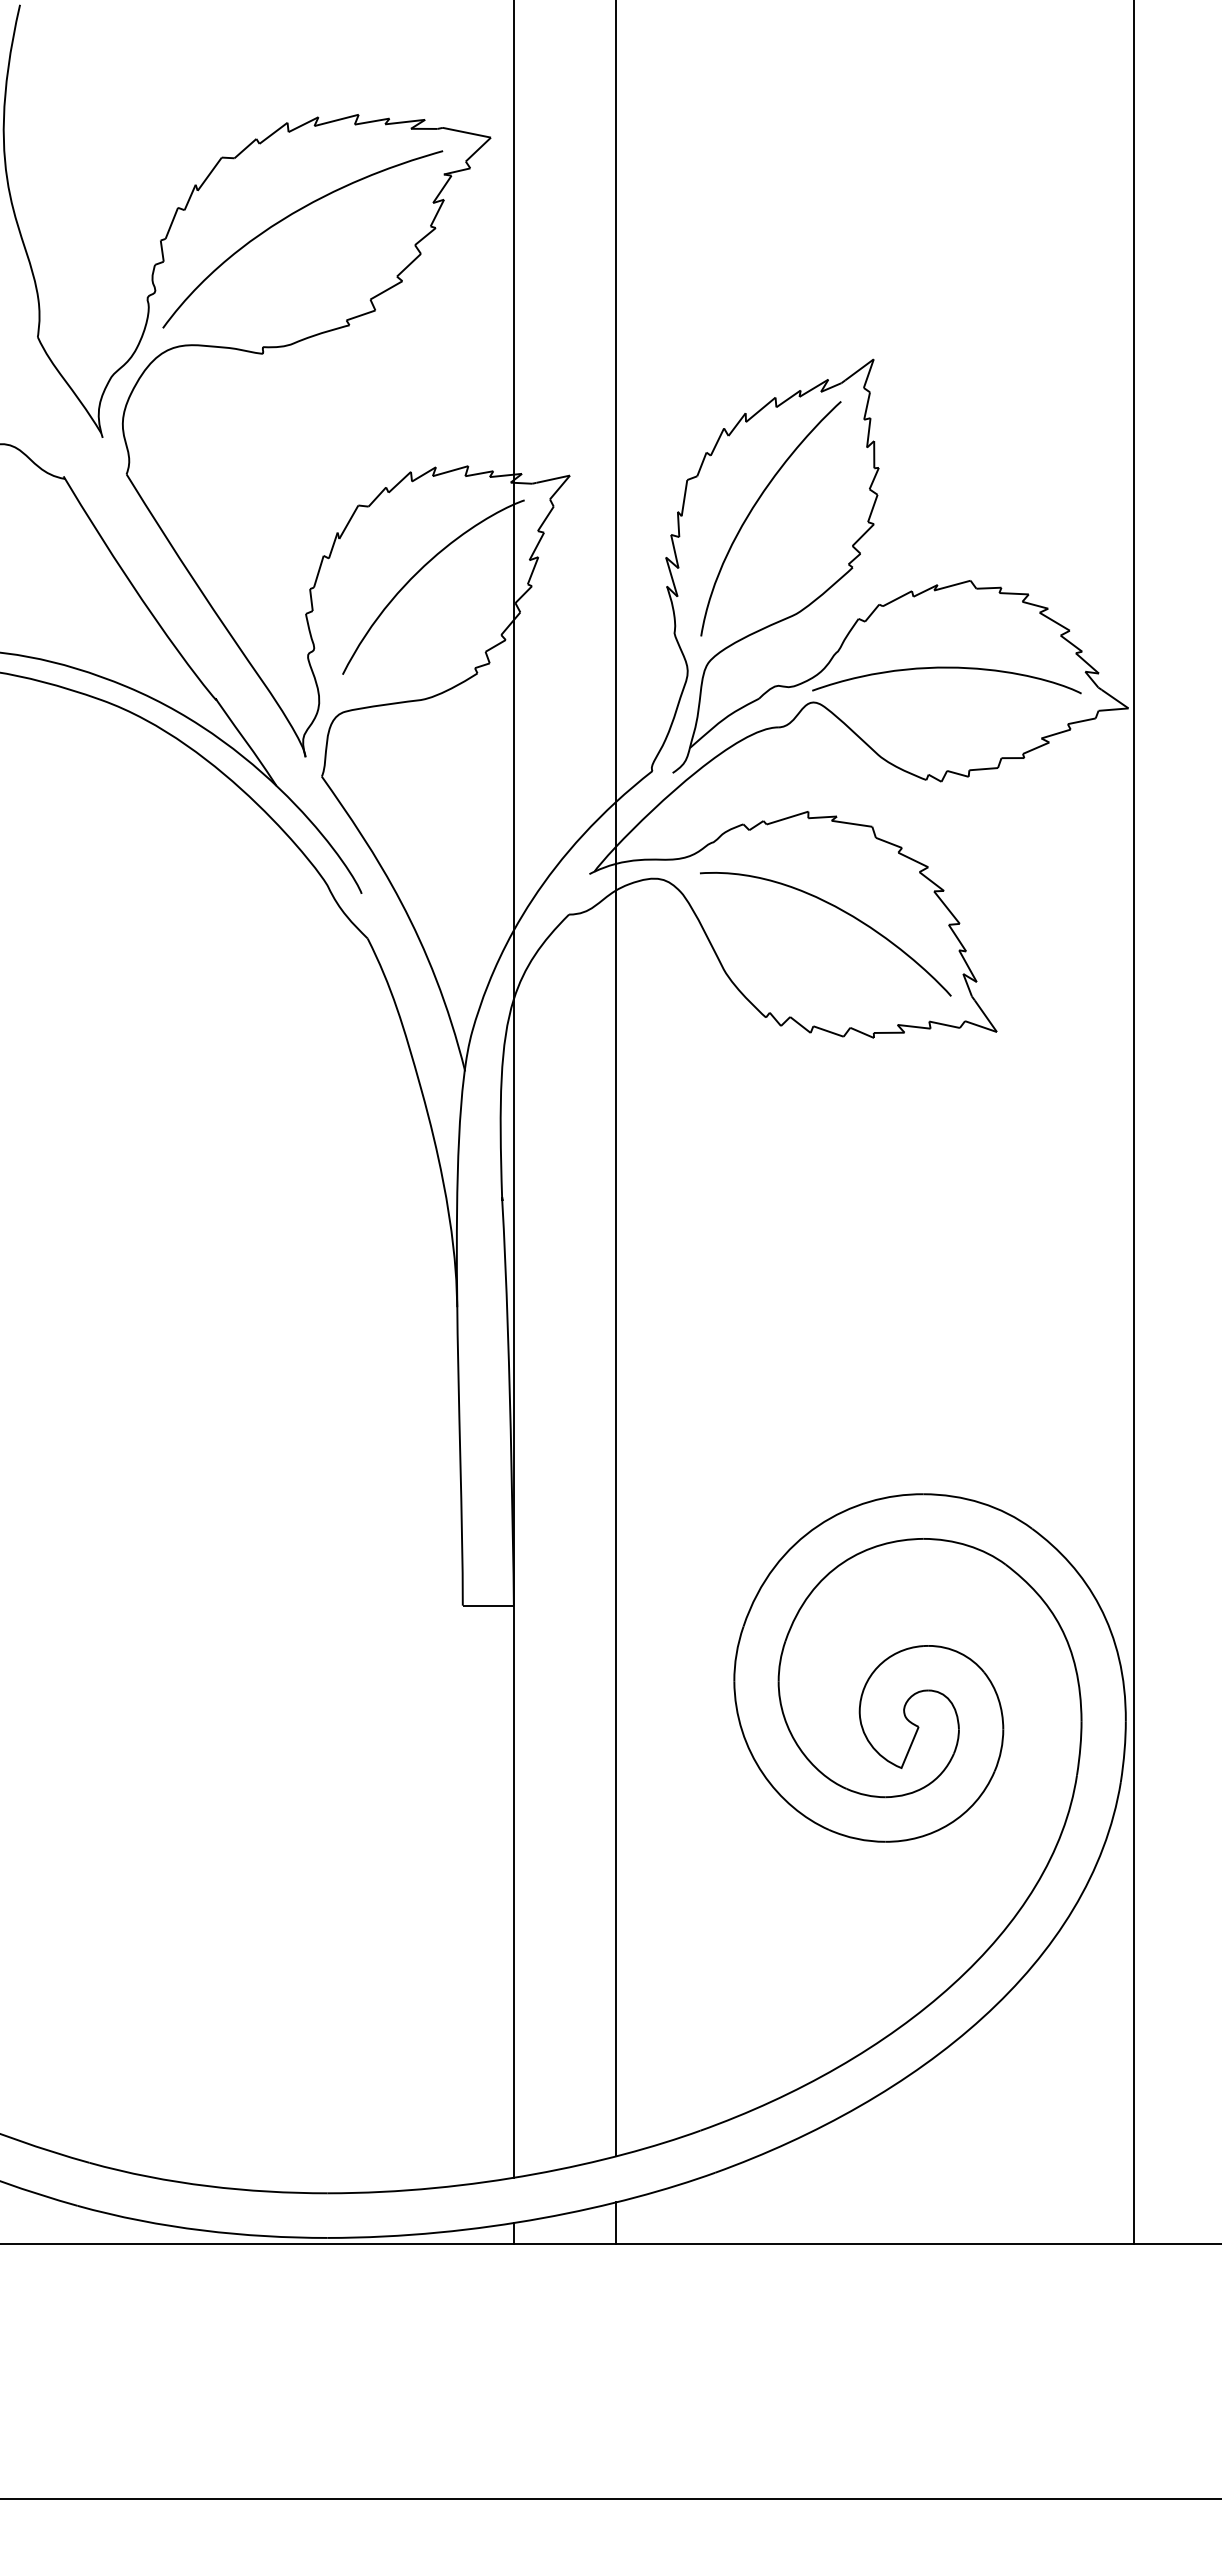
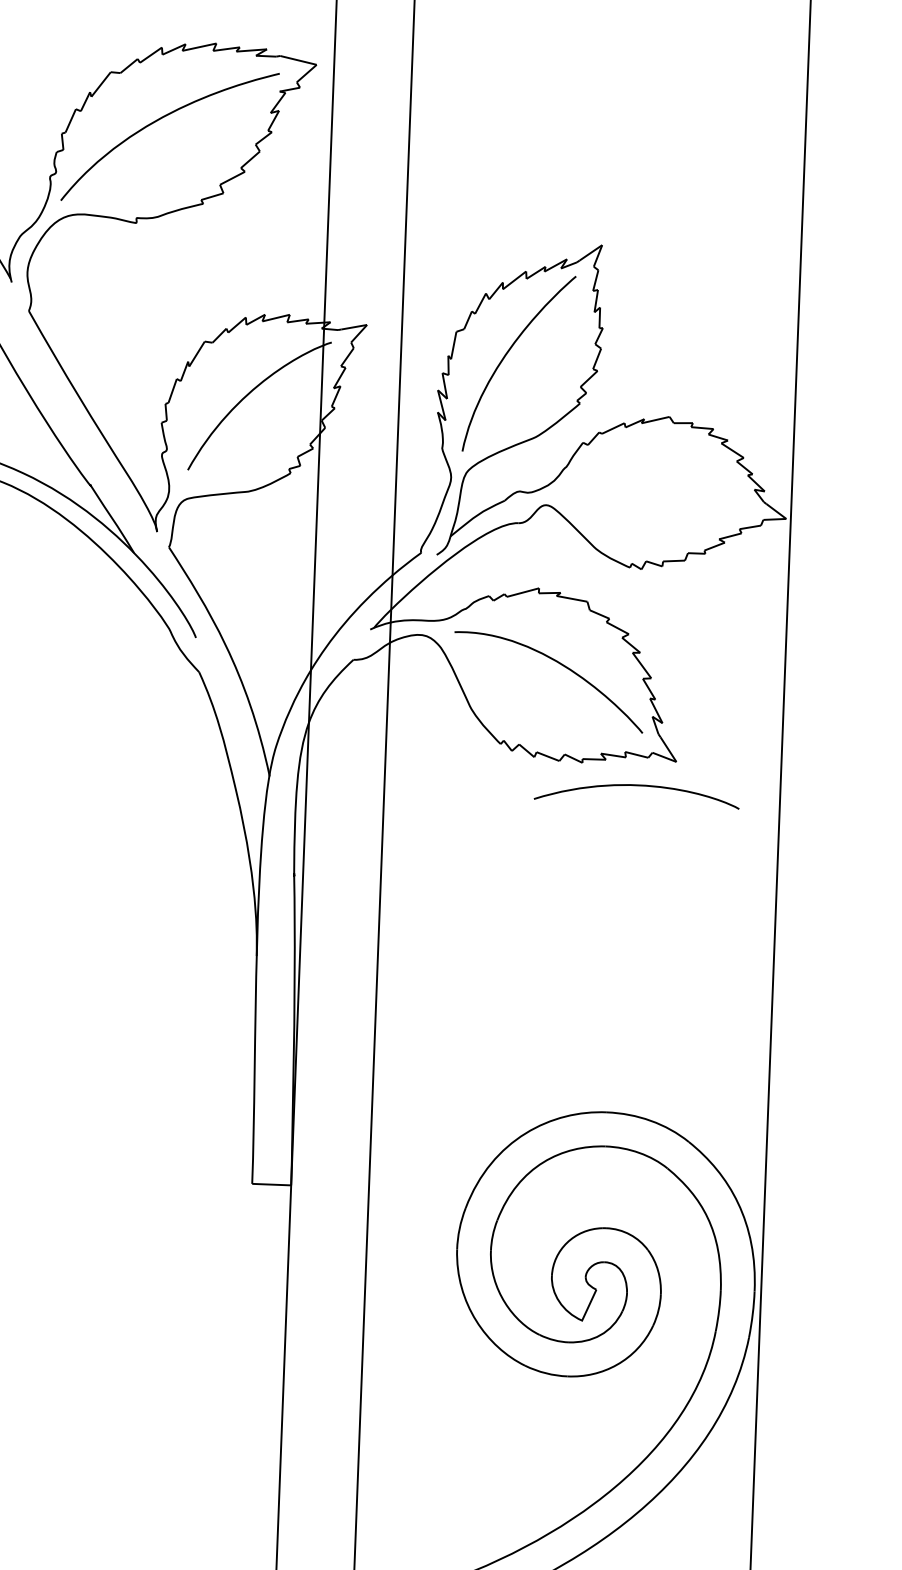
curve: (946, 668) -> (637, 786), moved

